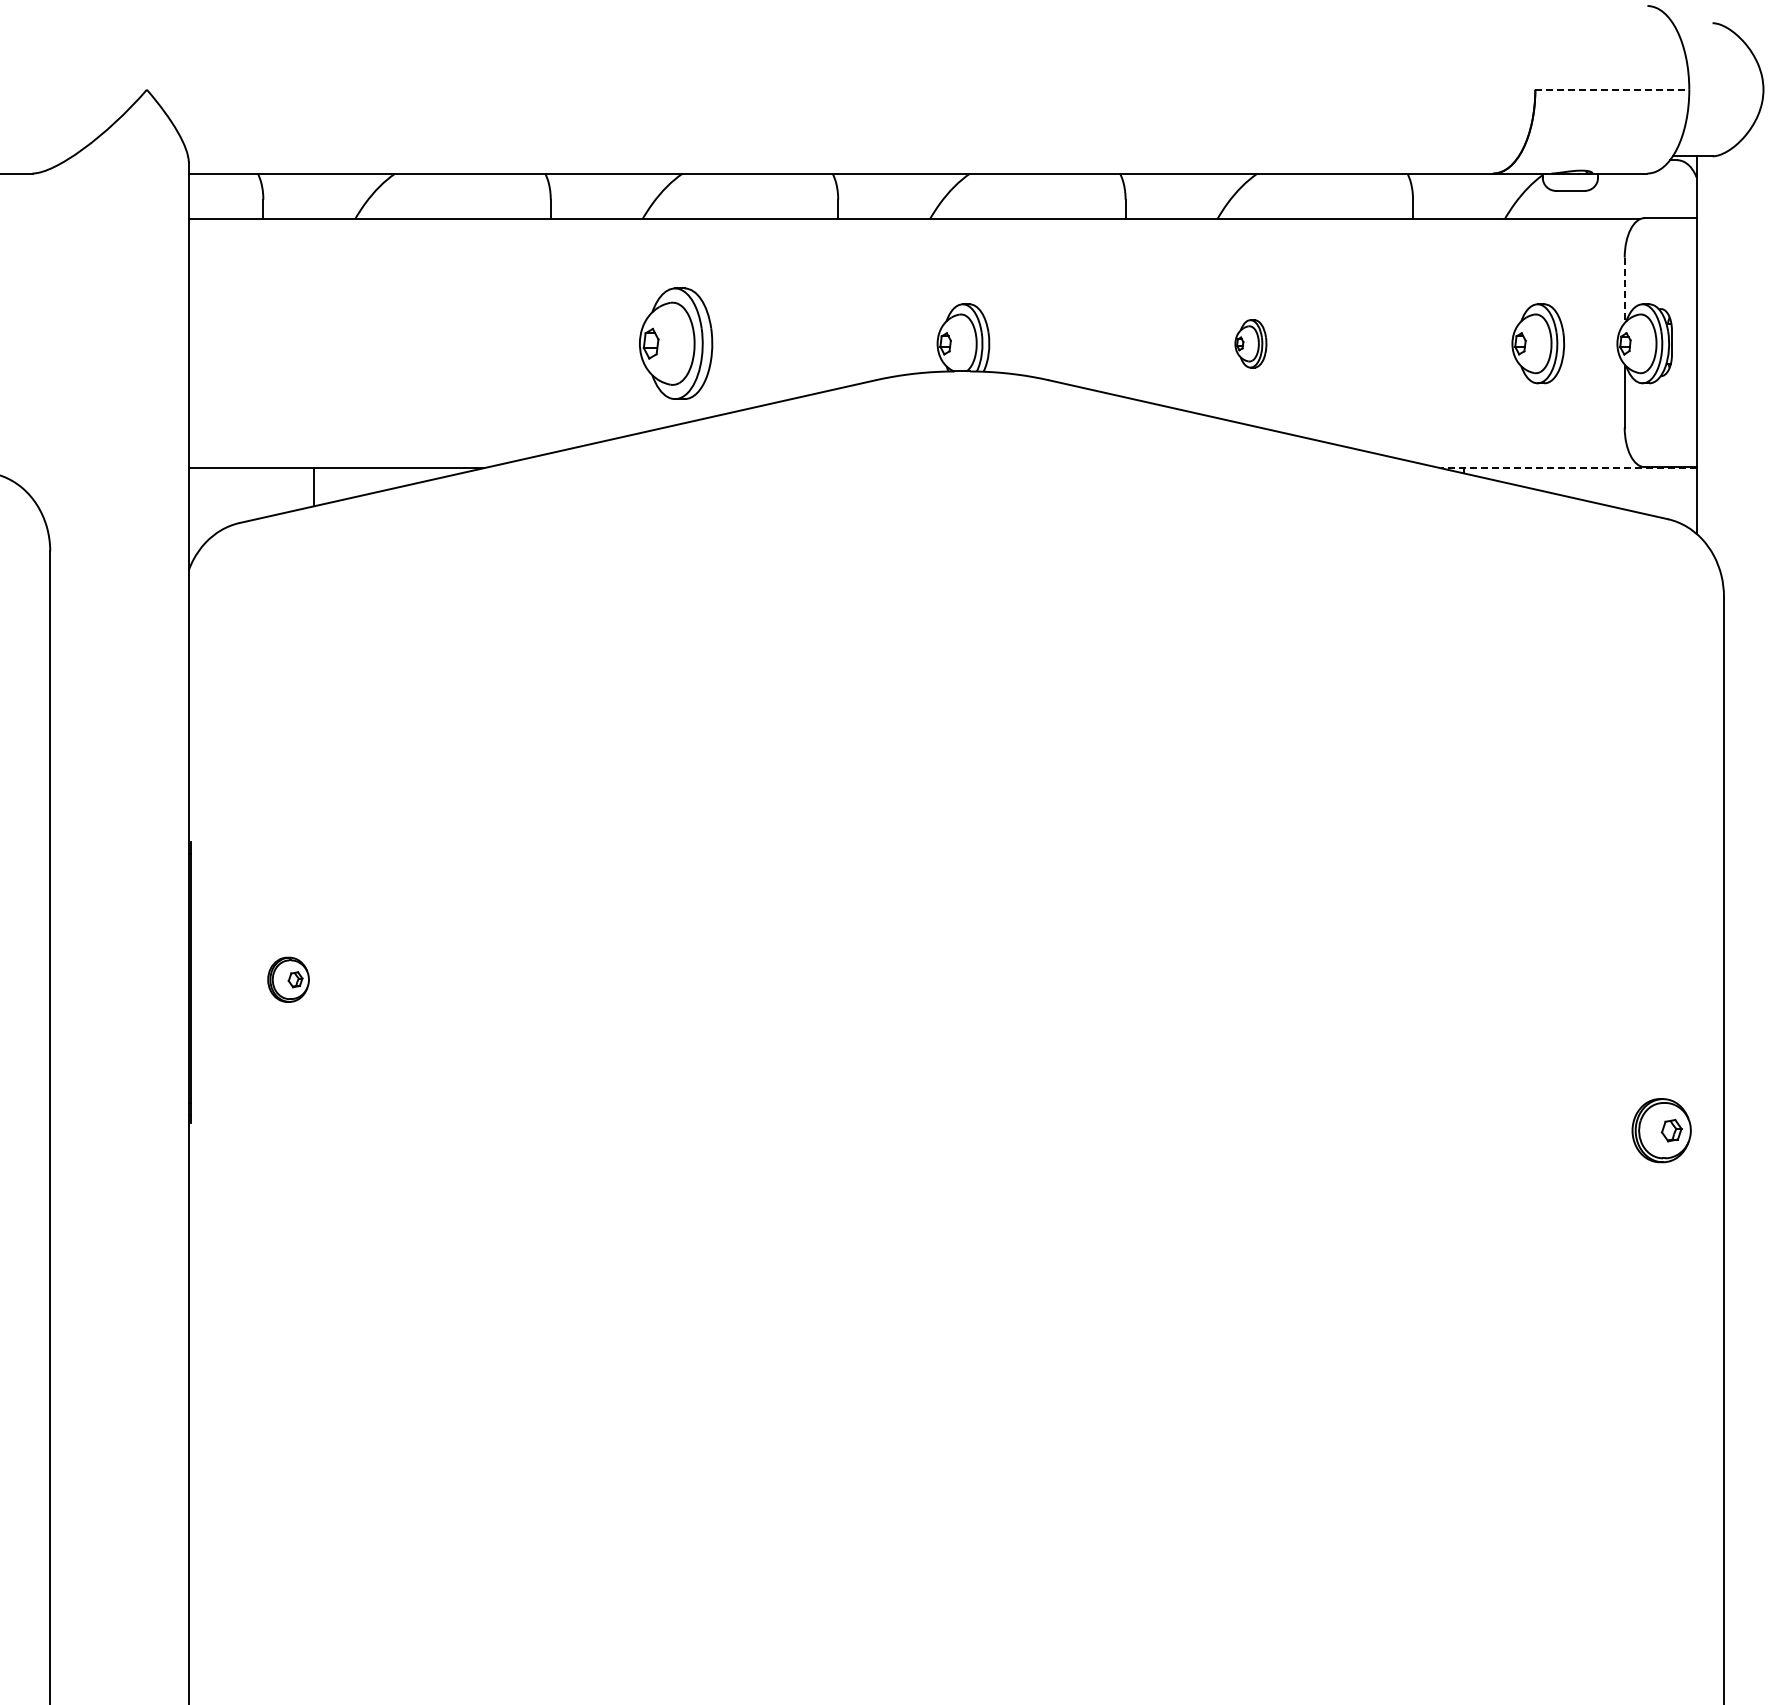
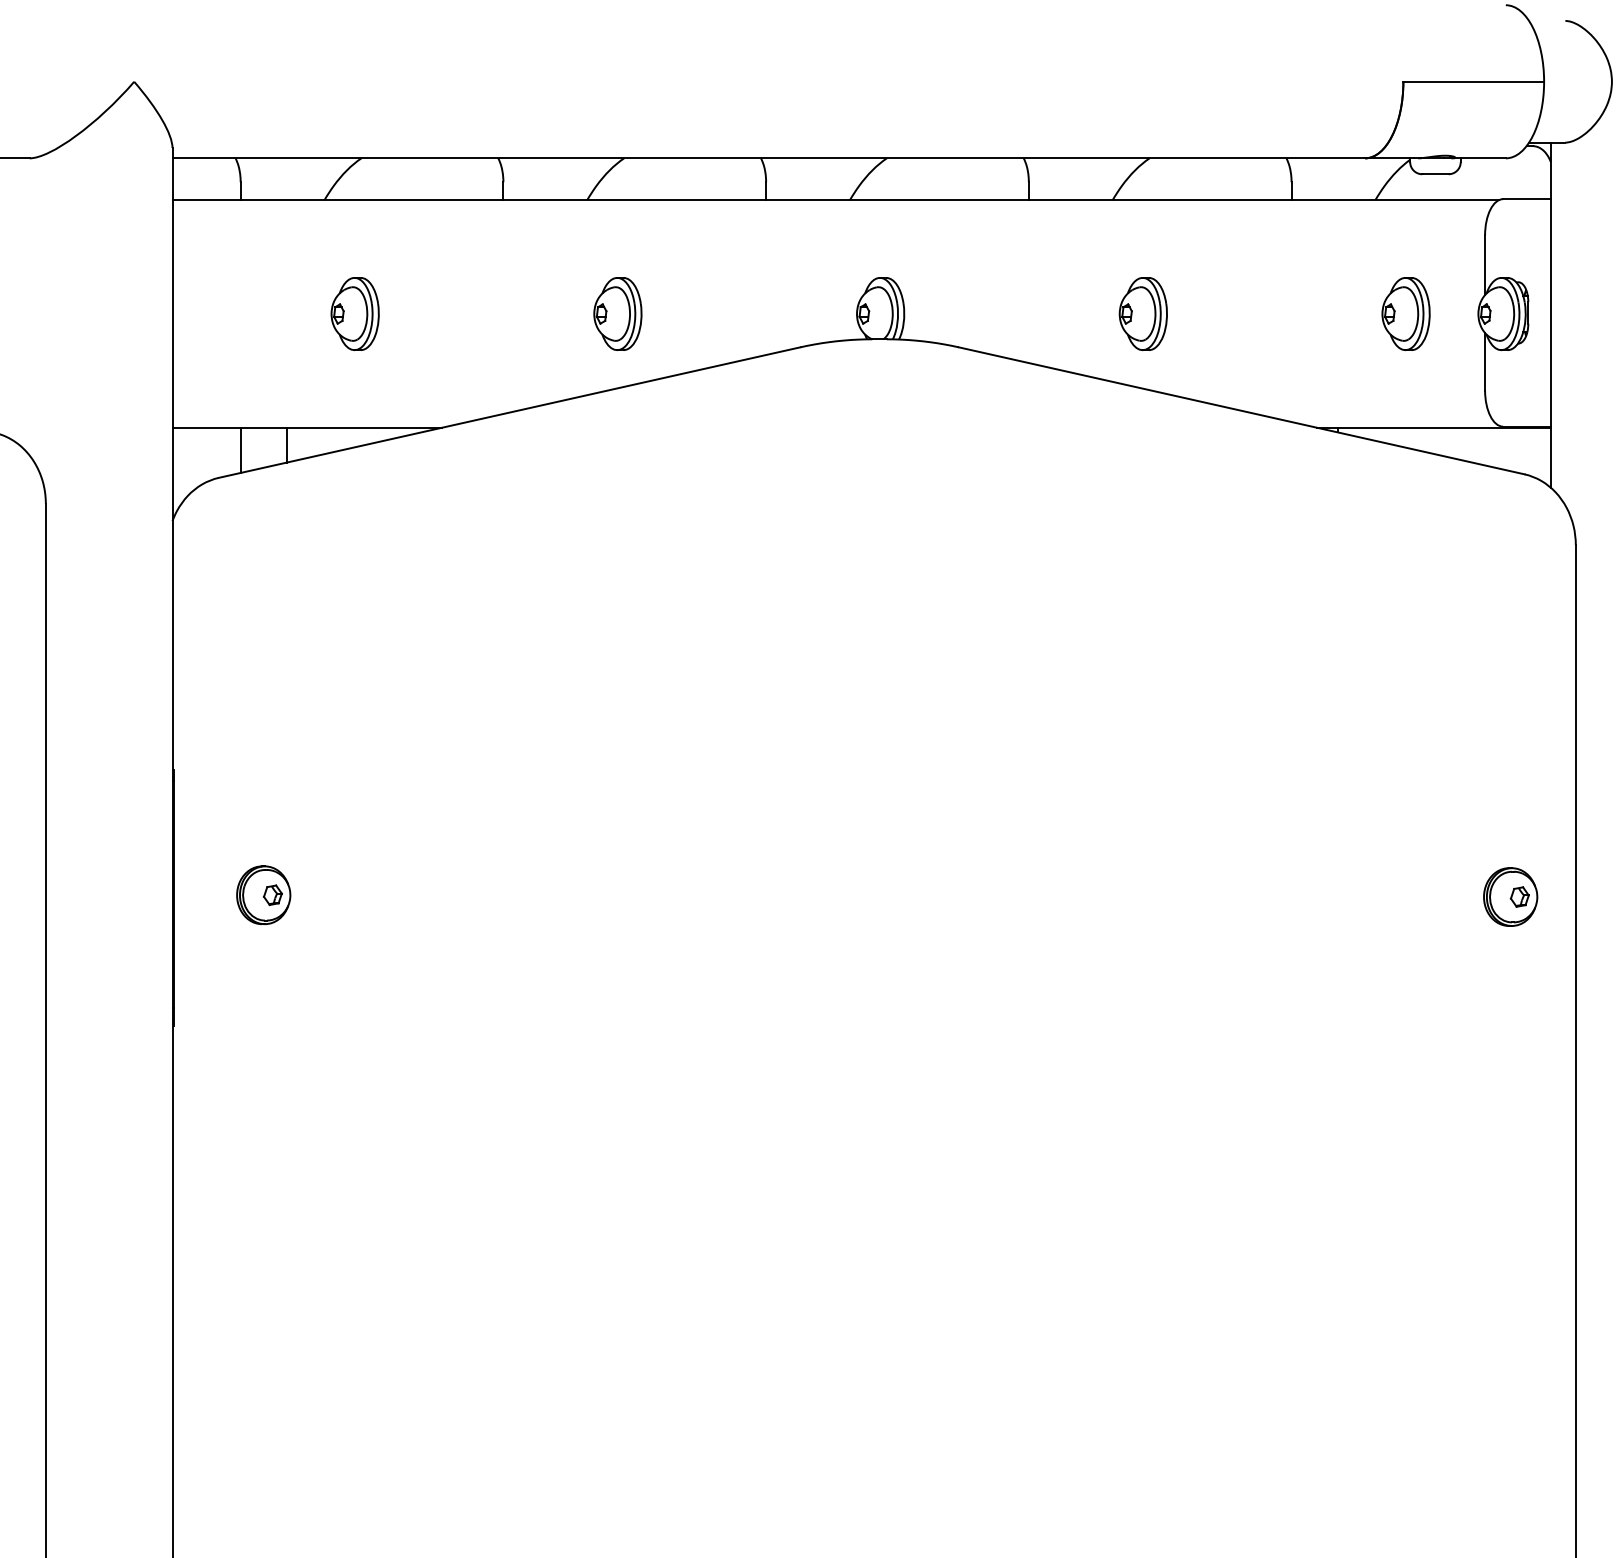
line: (1612, 89) -> (1473, 81), dashed -> solid
line: (1624, 290) -> (1484, 265), dashed -> solid
part: (388, 343) -> (355, 313), added
part: (675, 343) -> (617, 313), size x0.71
part: (1250, 343) -> (1143, 313), size x1.67
line: (1568, 468) -> (1433, 427), dashed -> solid
line: (263, 492) -> (240, 449), added
part: (288, 979) -> (263, 895), size x1.43
part: (1661, 1130) -> (1510, 896), moved

